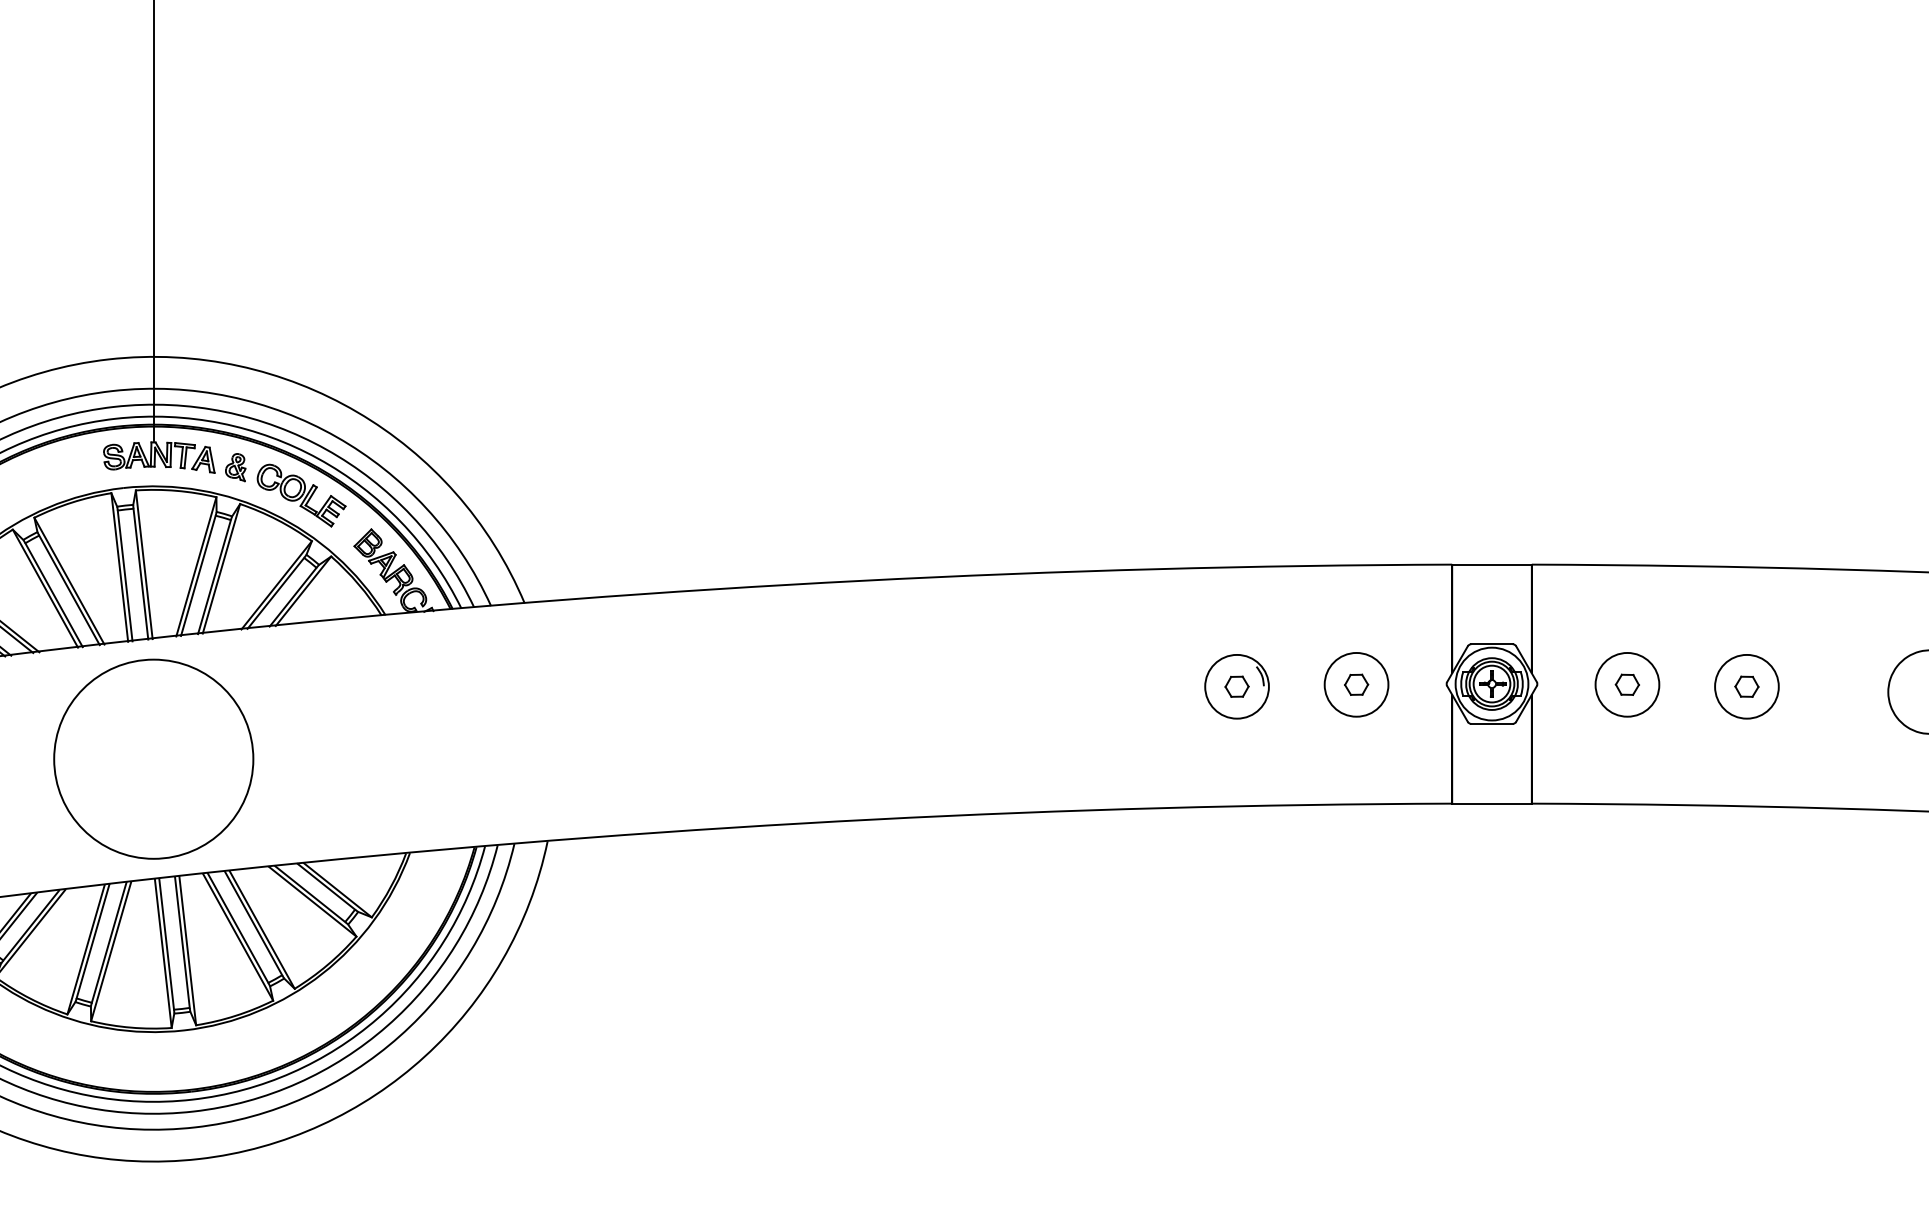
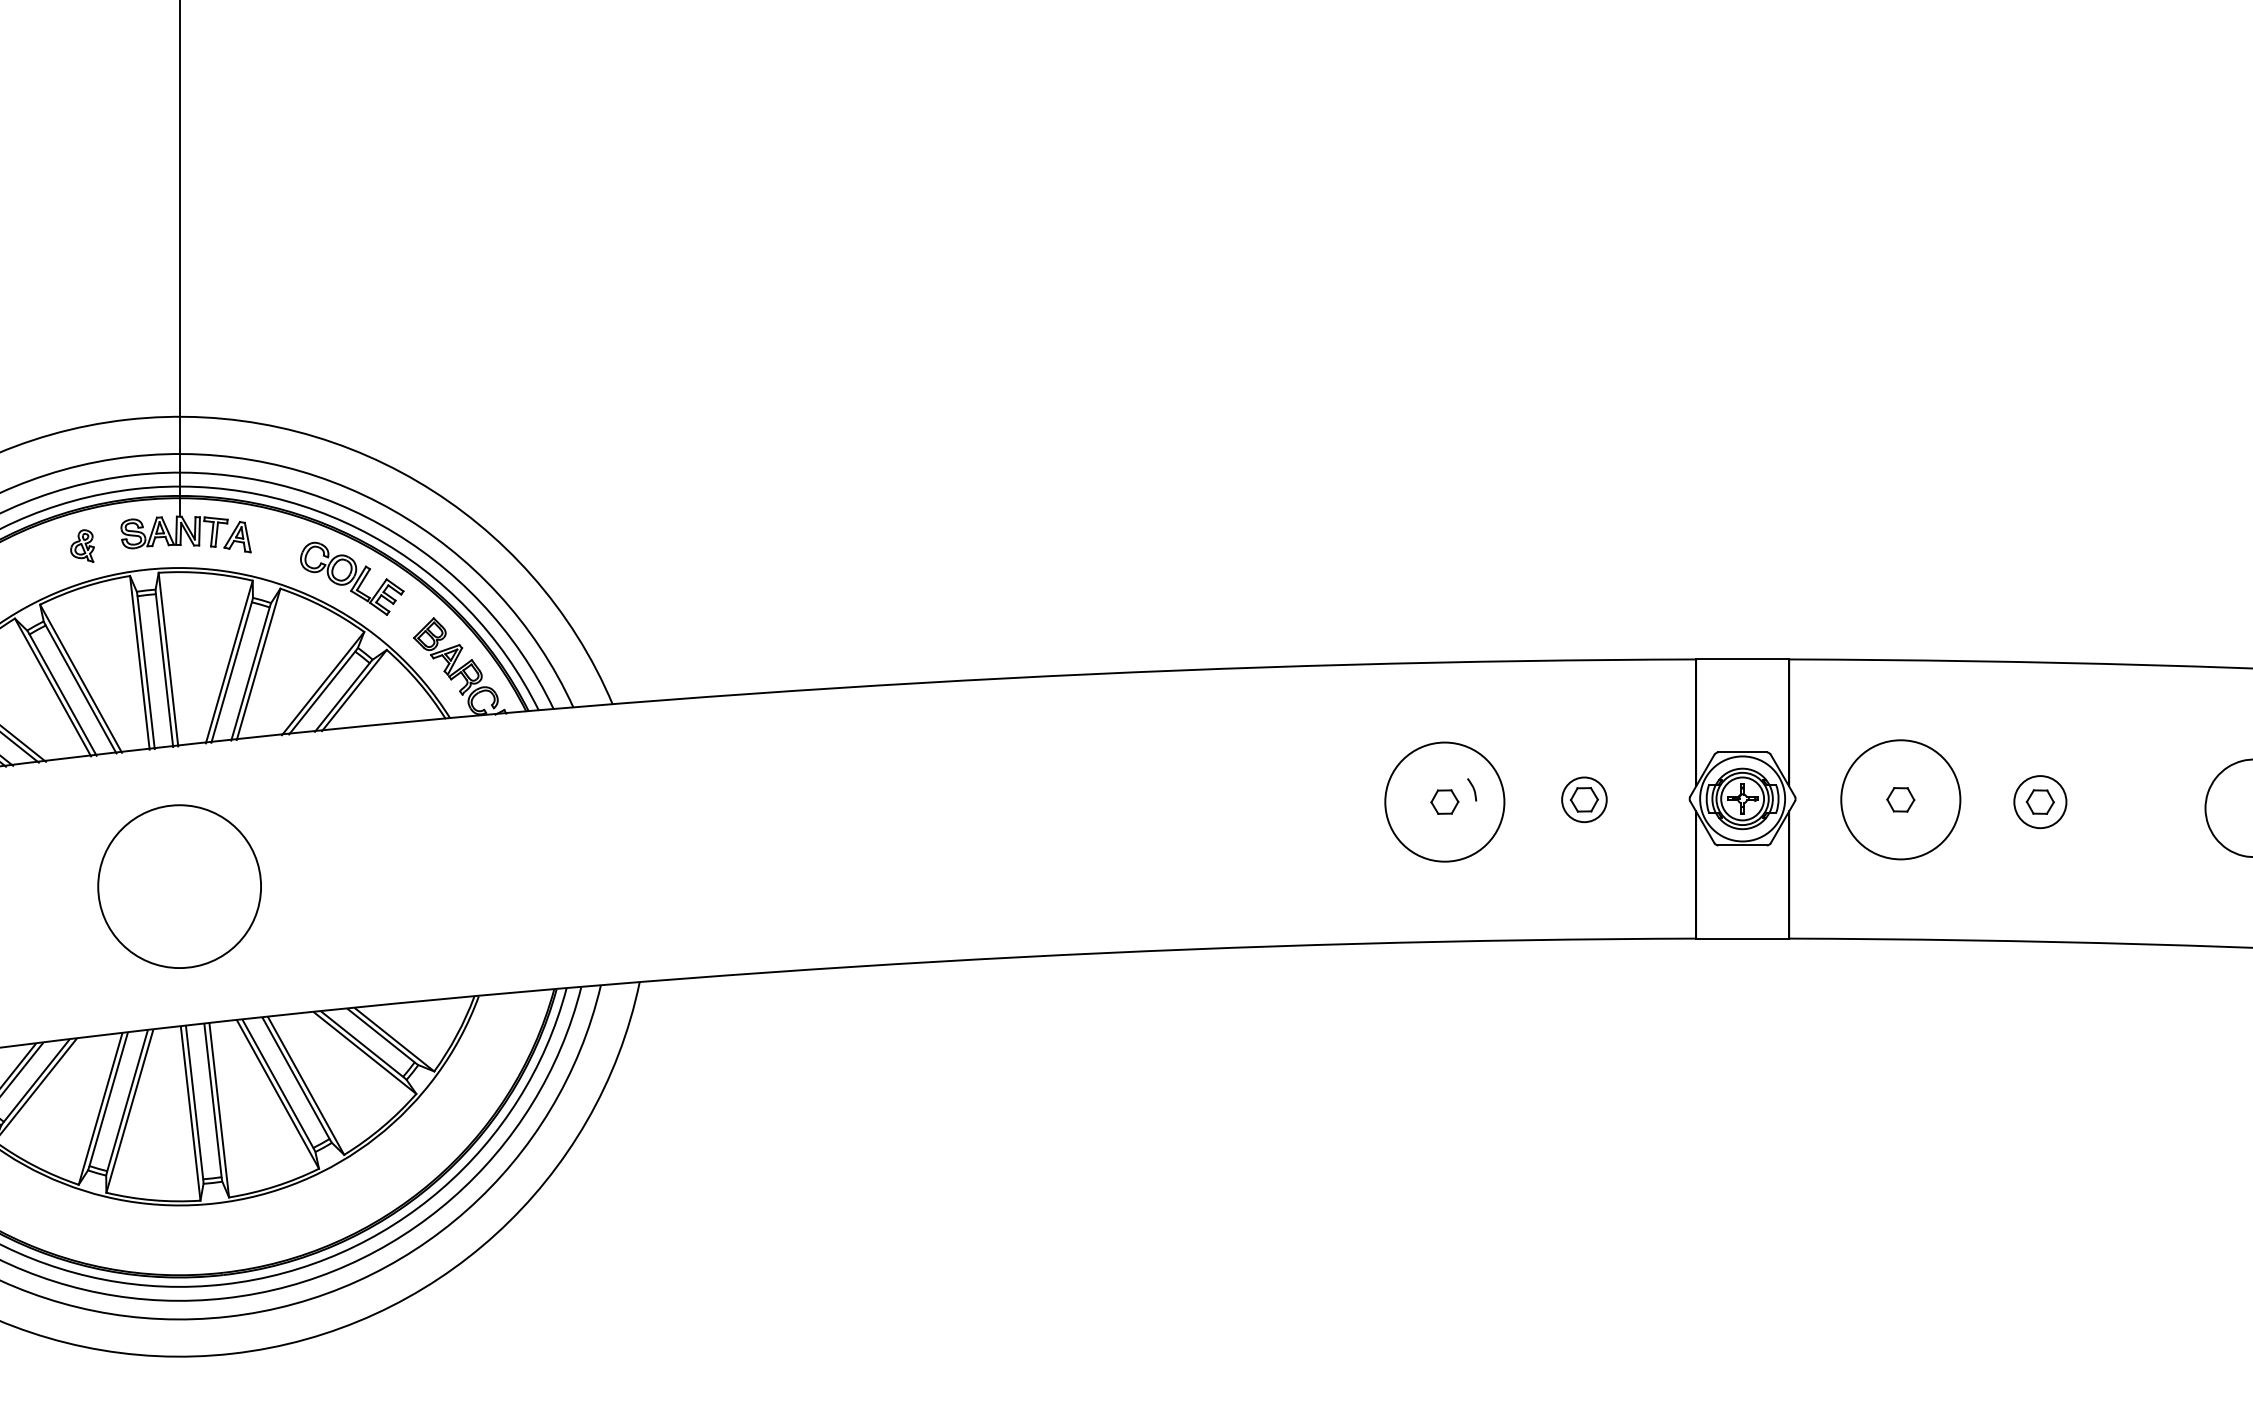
part: (235, 467) -> (82, 545), moved
circle: (1356, 684) -> (1584, 799), size x0.6
circle: (1627, 684) -> (1900, 799), size x1.6
circle: (1236, 686) -> (1444, 801), size x1.6
circle: (1746, 686) -> (2039, 801), size x0.7
circle: (153, 758) -> (179, 885), size x0.7

